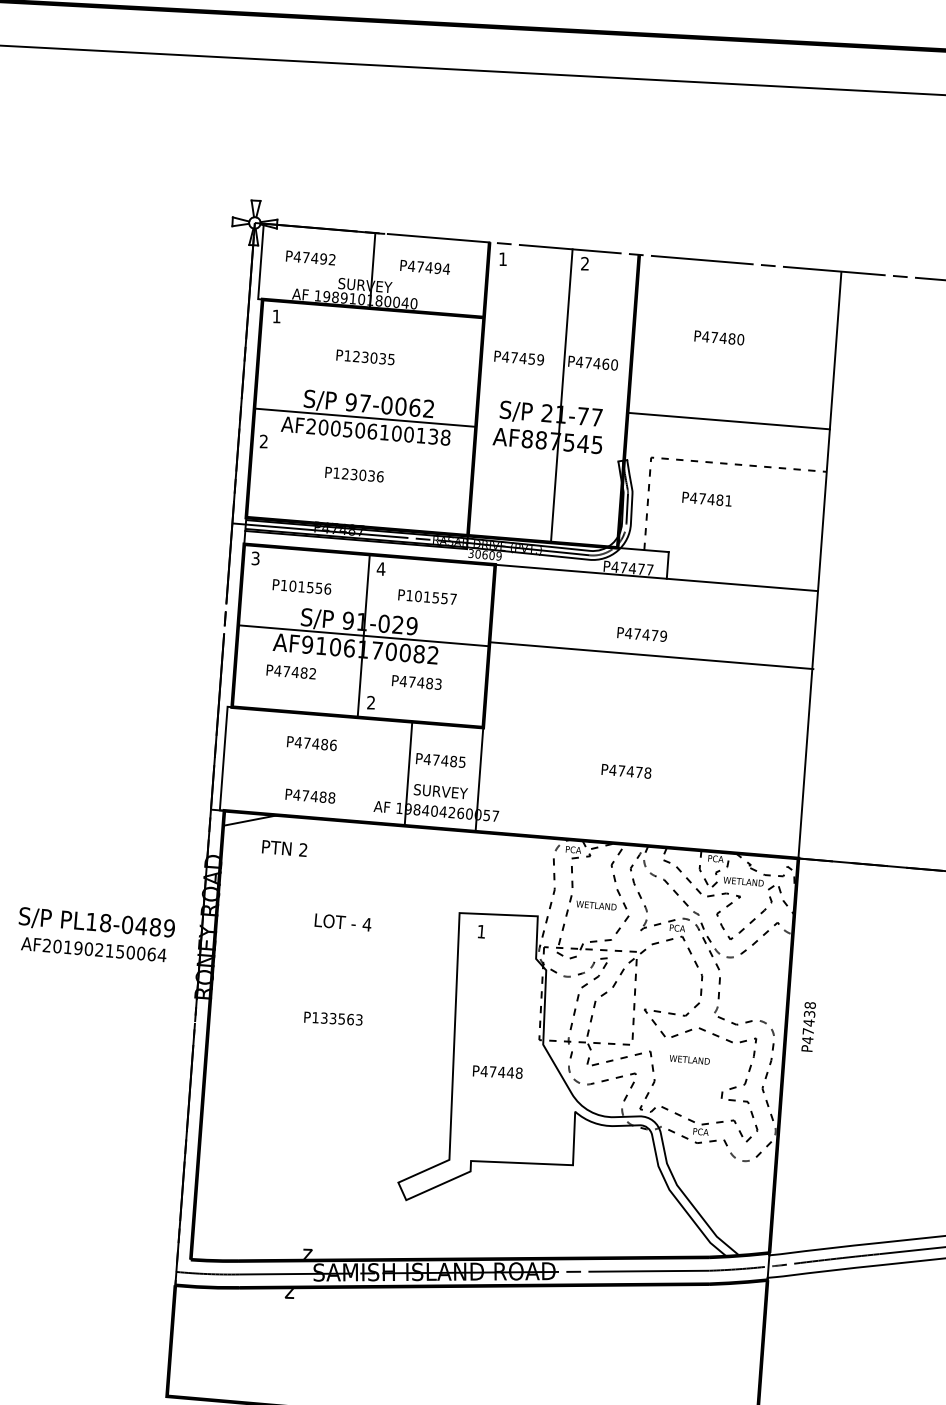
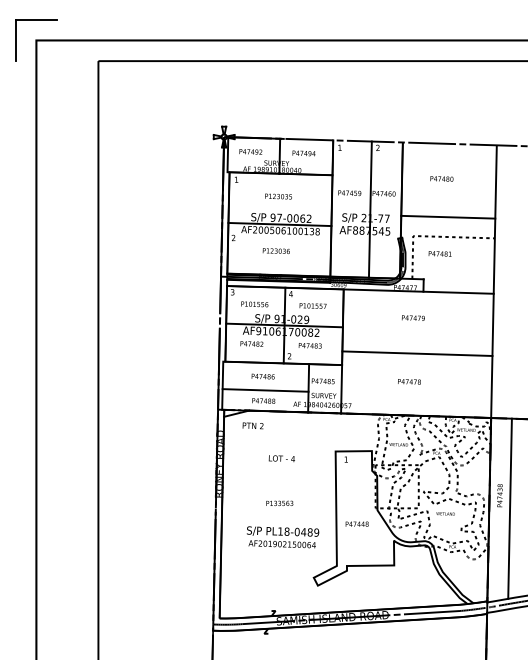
line: (652, 655) -> (417, 353), moved
line: (315, 773) -> (265, 390), added
text: (95, 935) -> (282, 537), moved
line: (827, 1055) -> (509, 508), added

